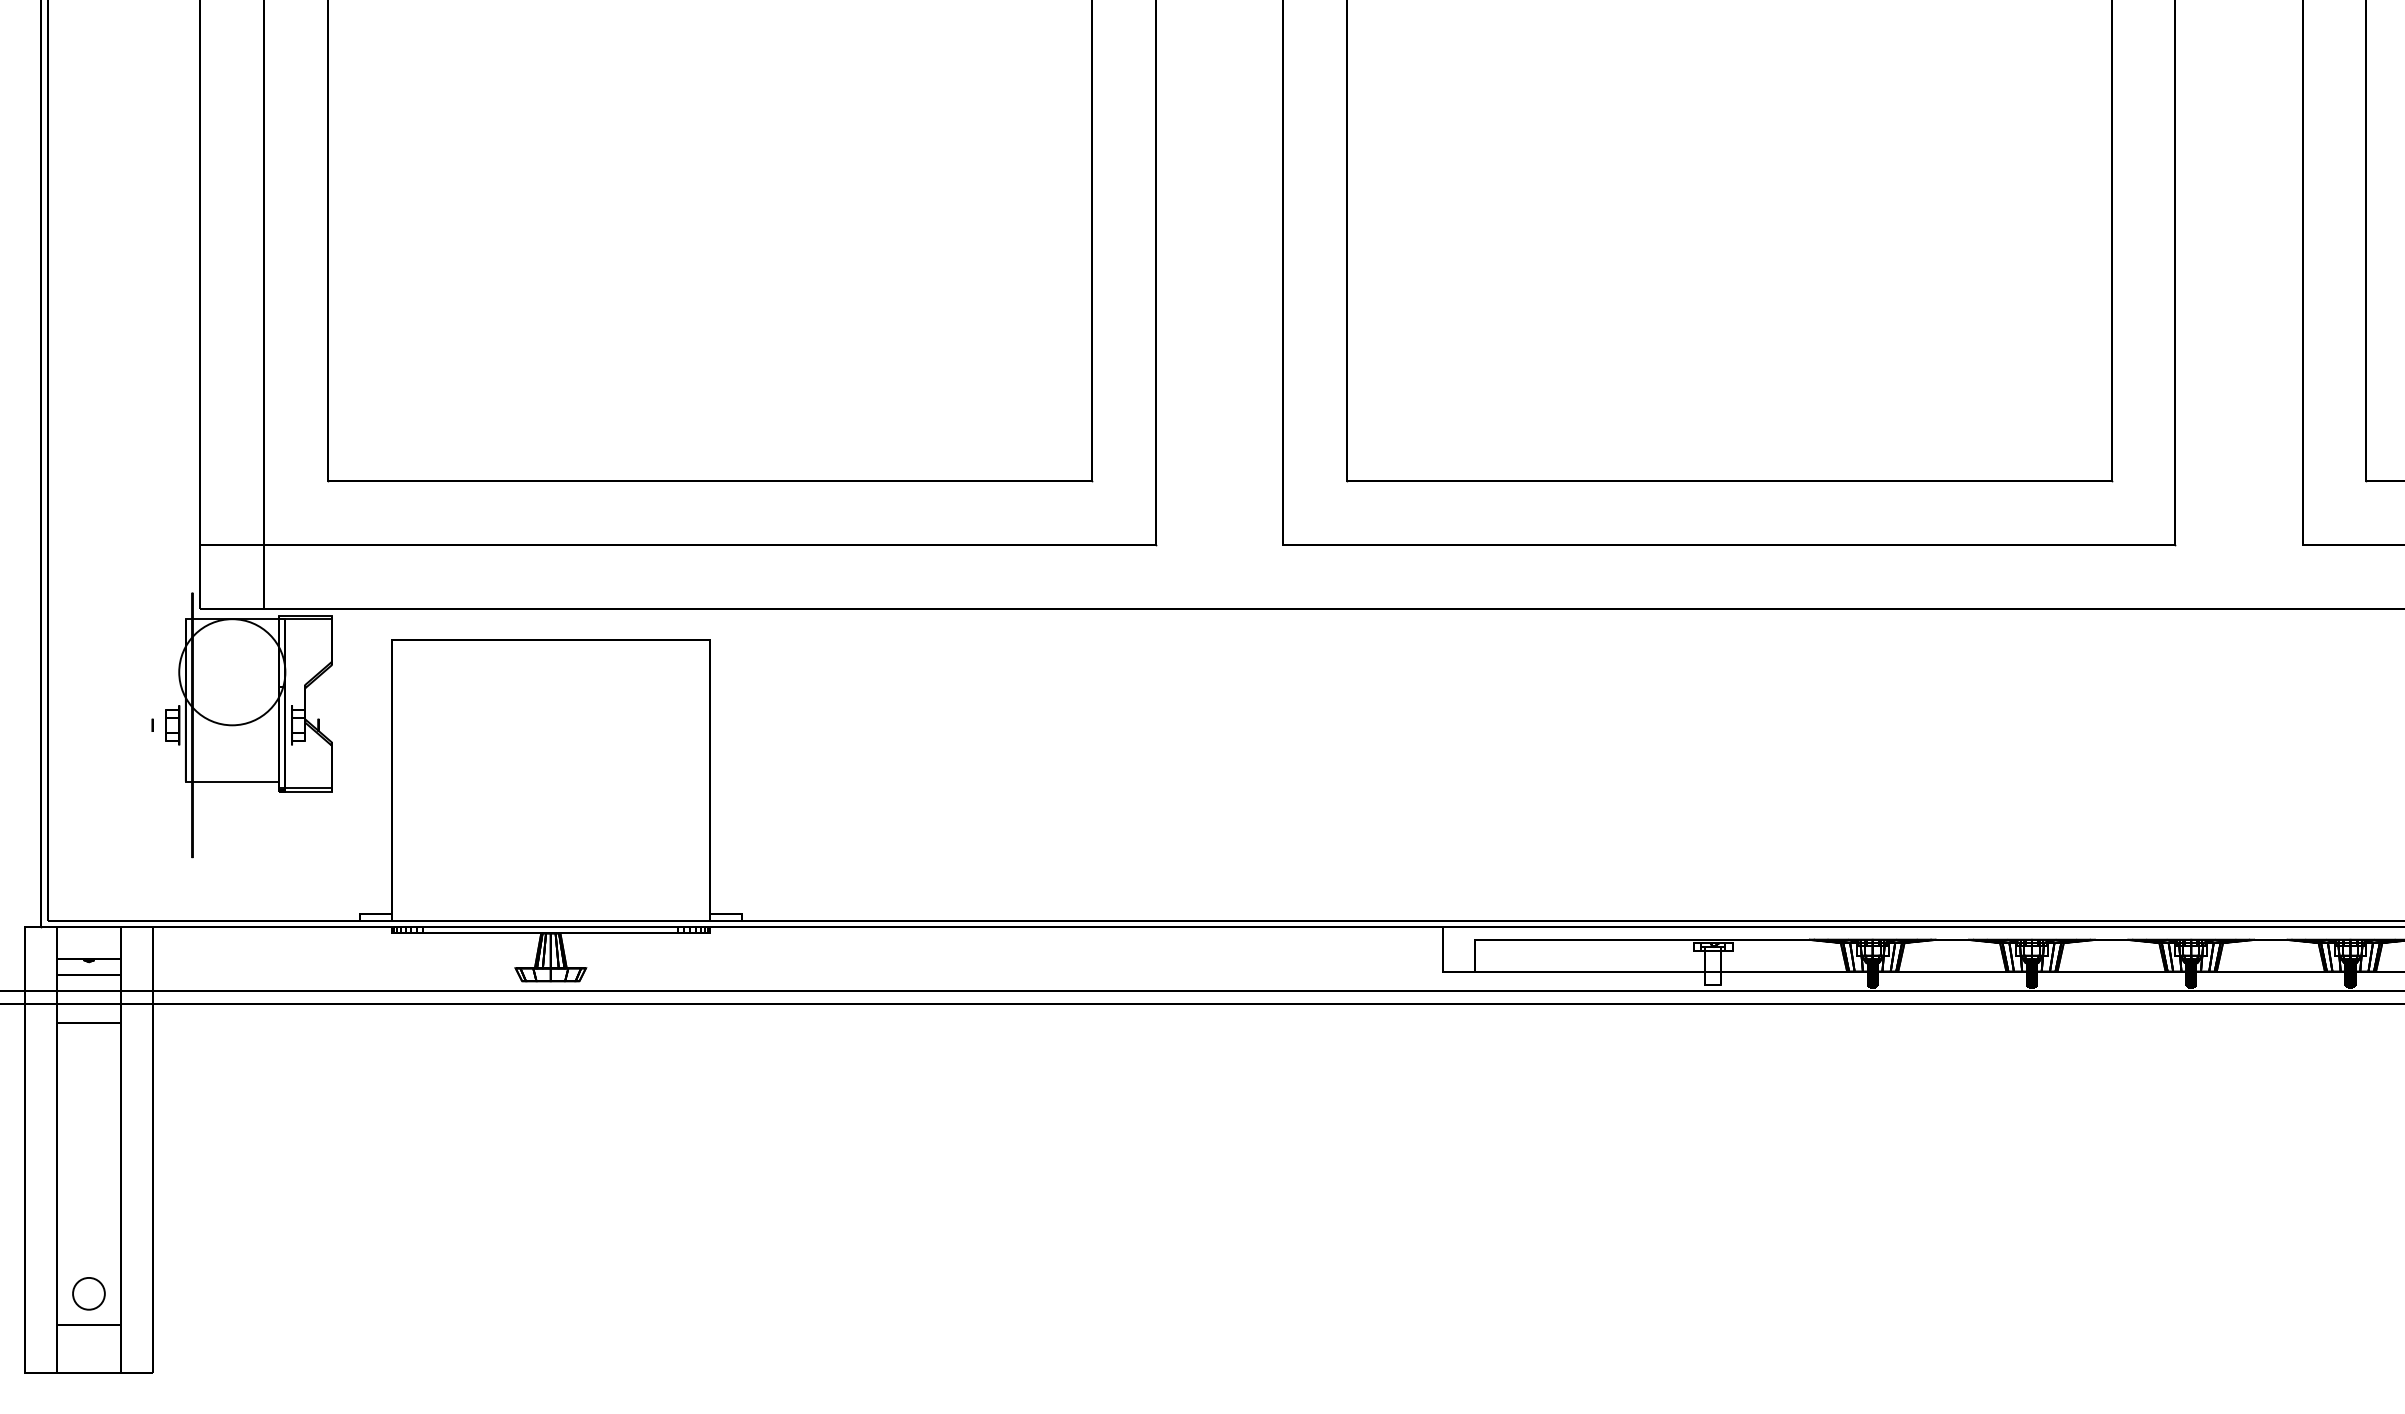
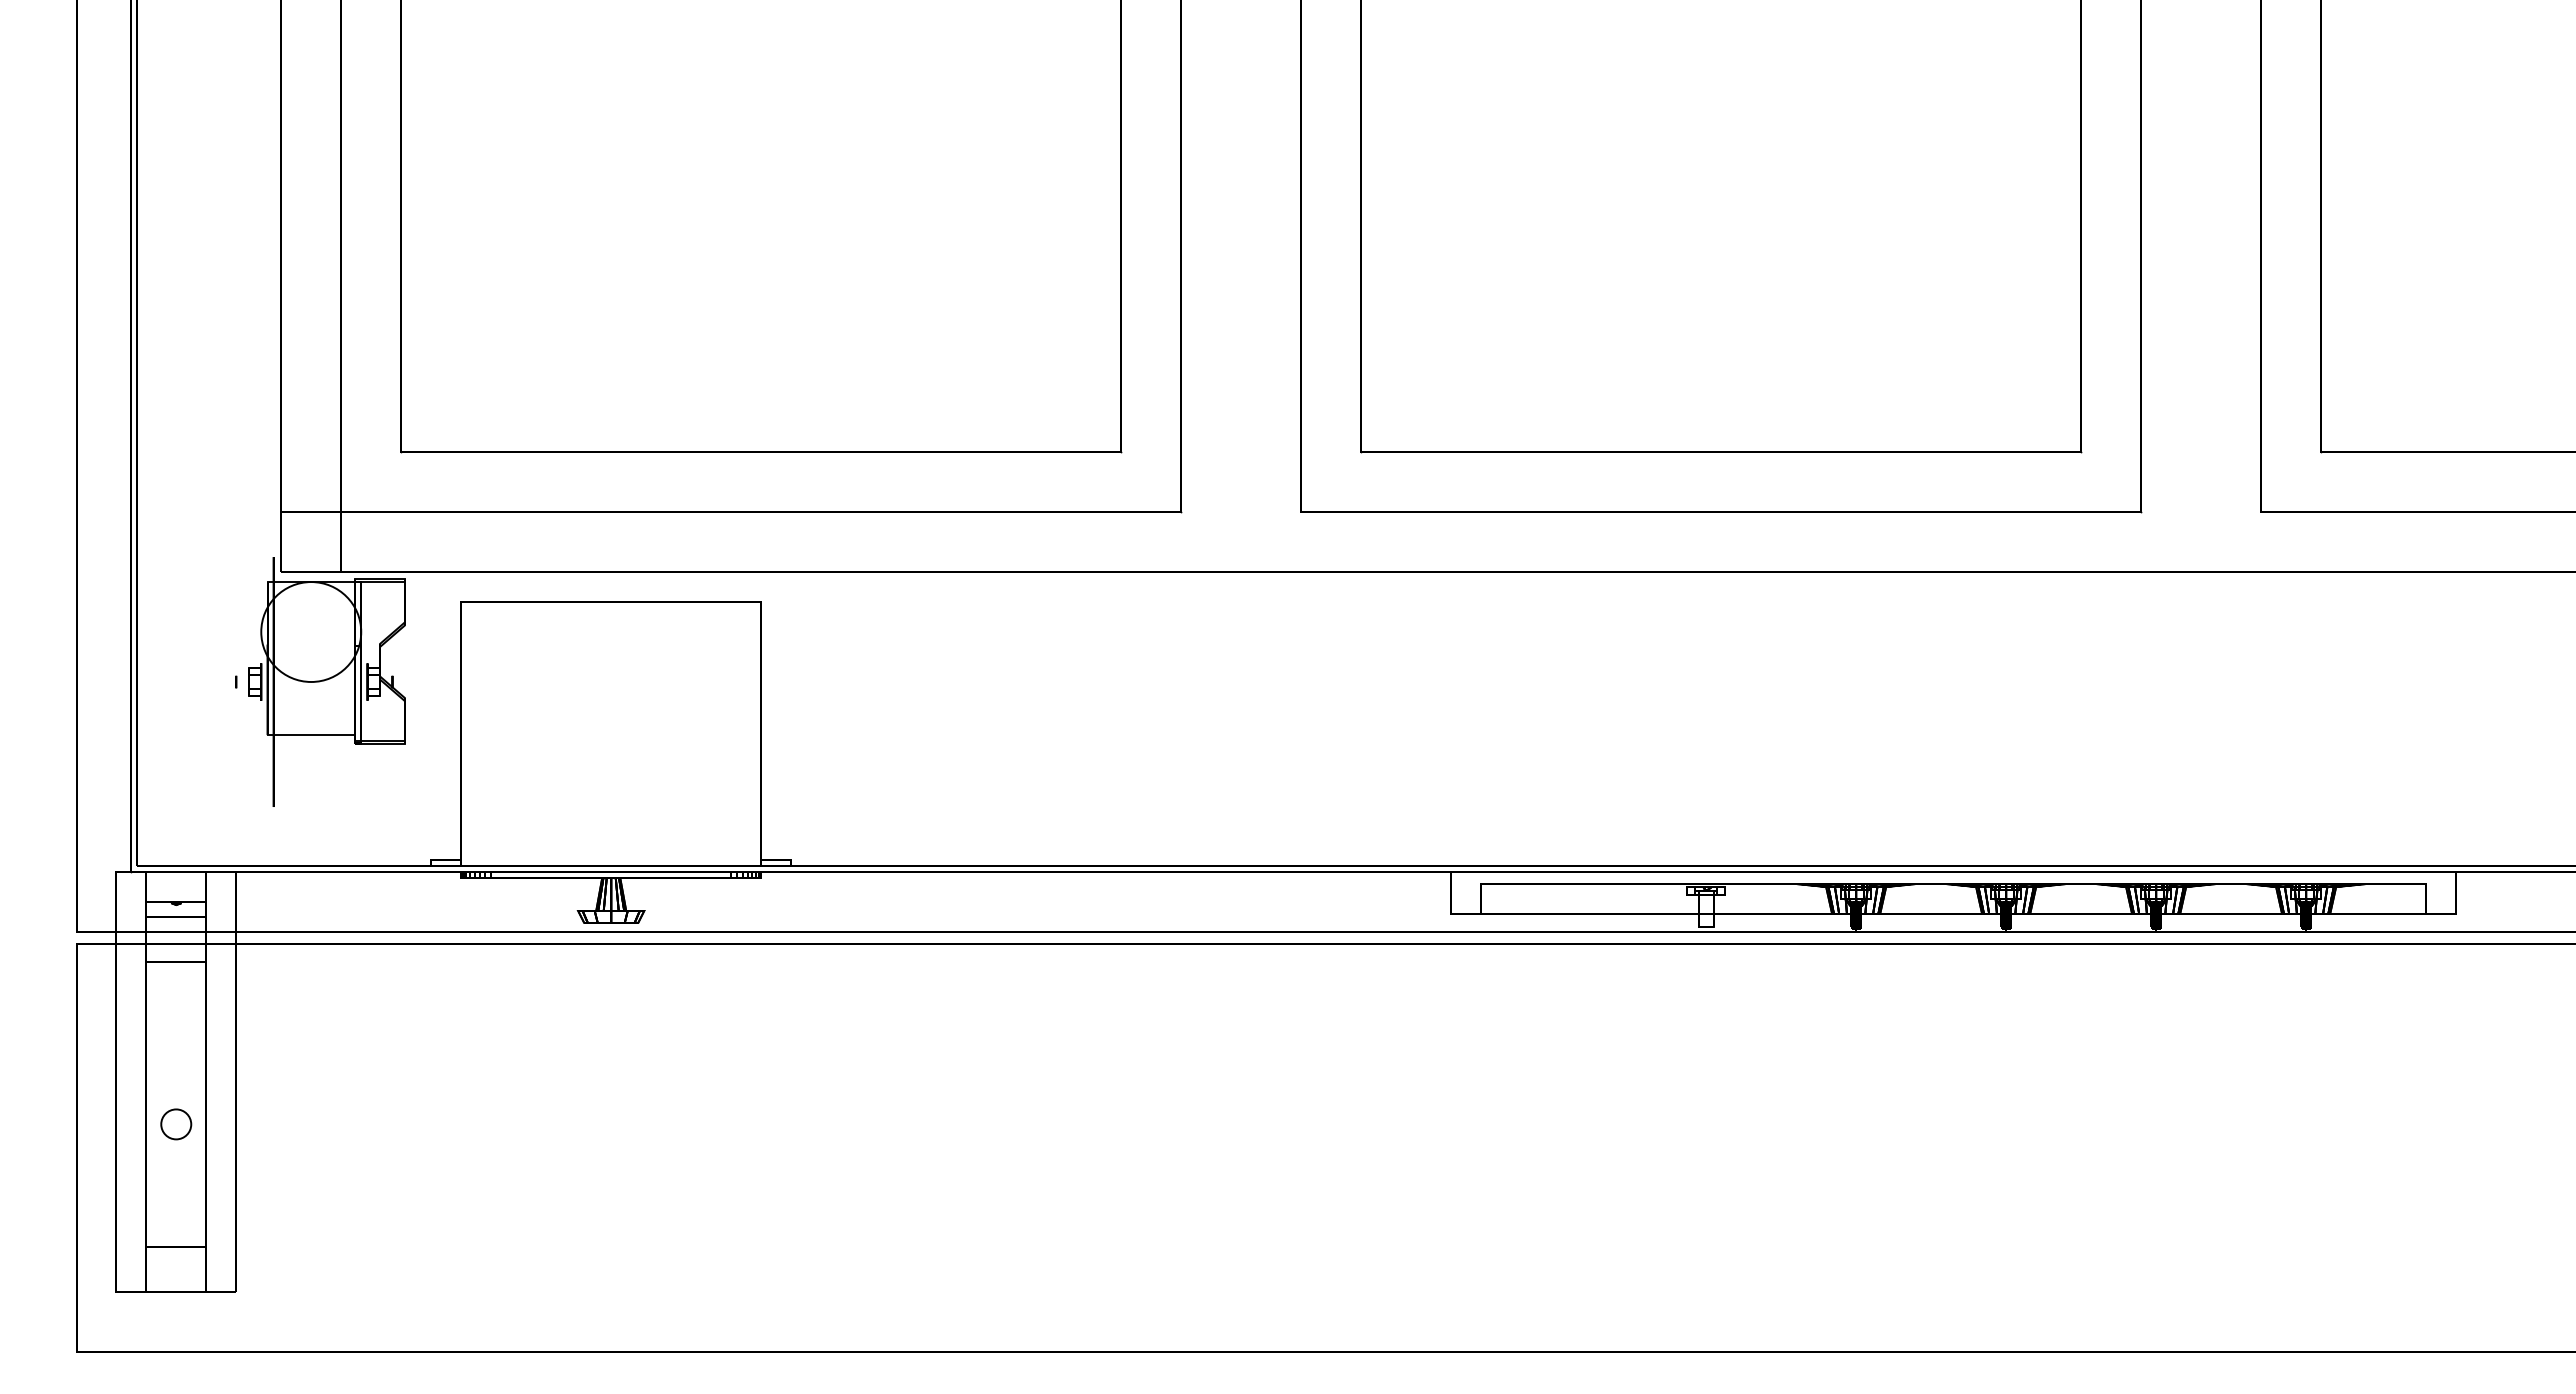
circle: (89, 1293) -> (176, 1124), moved

